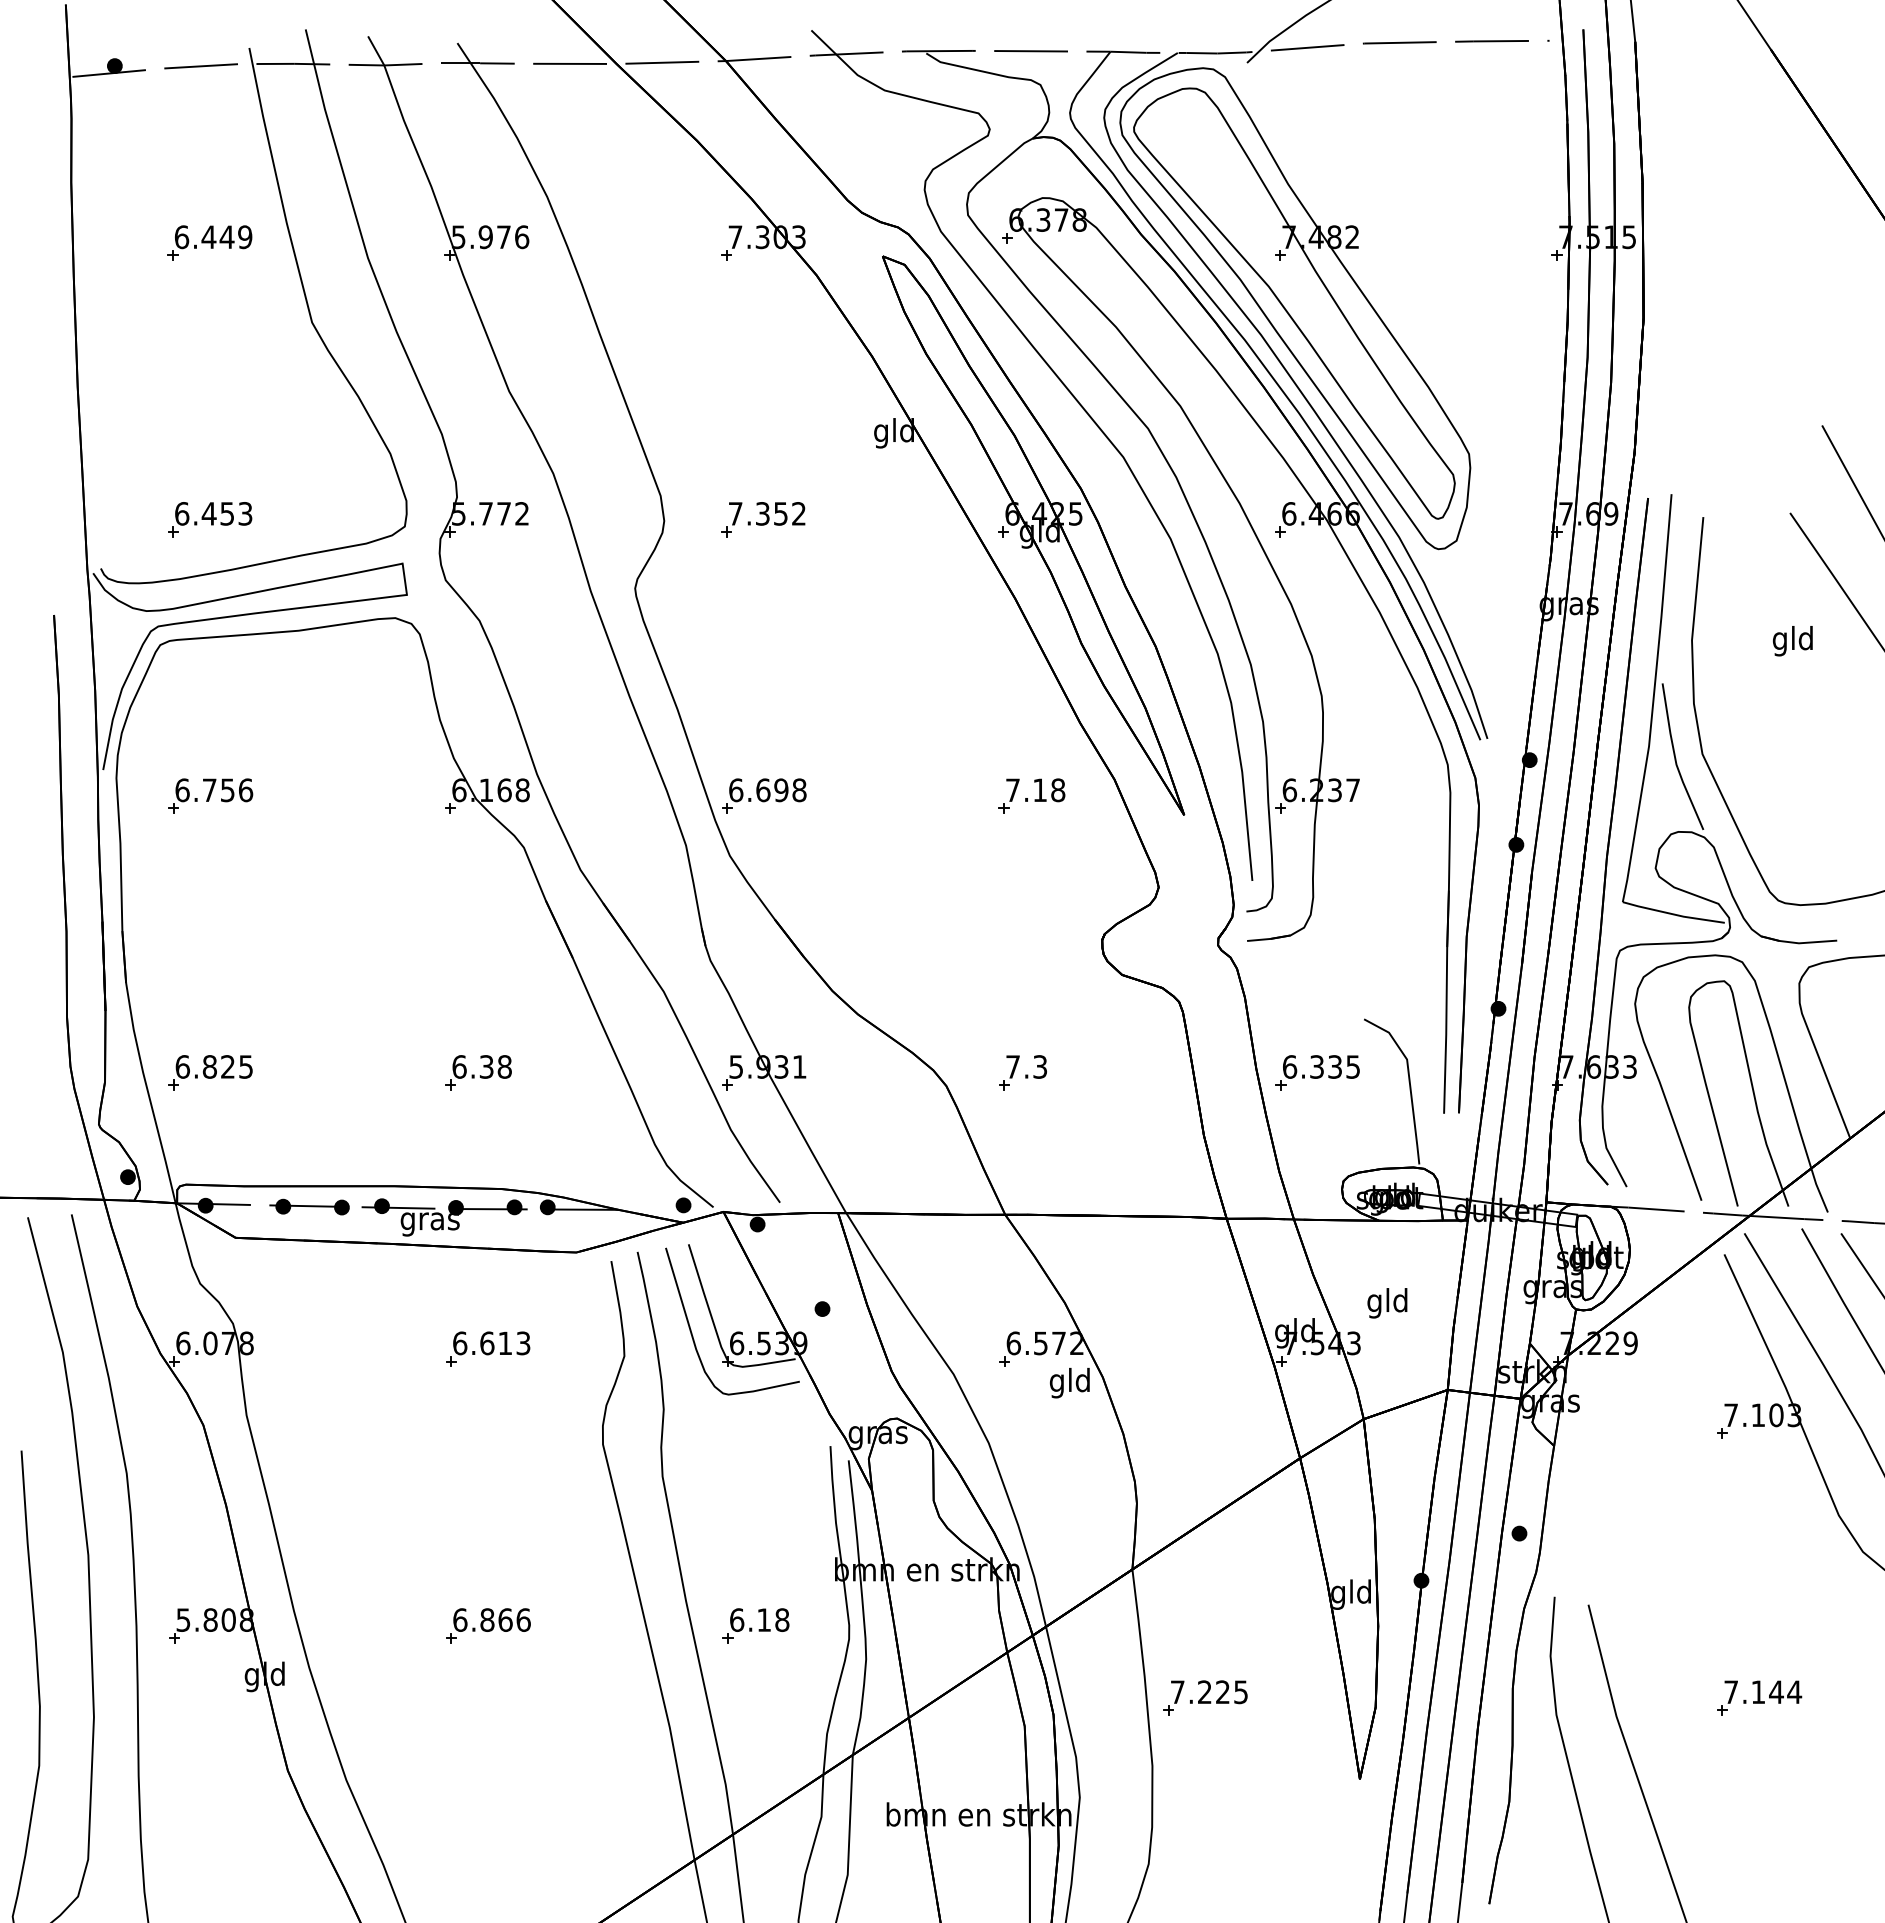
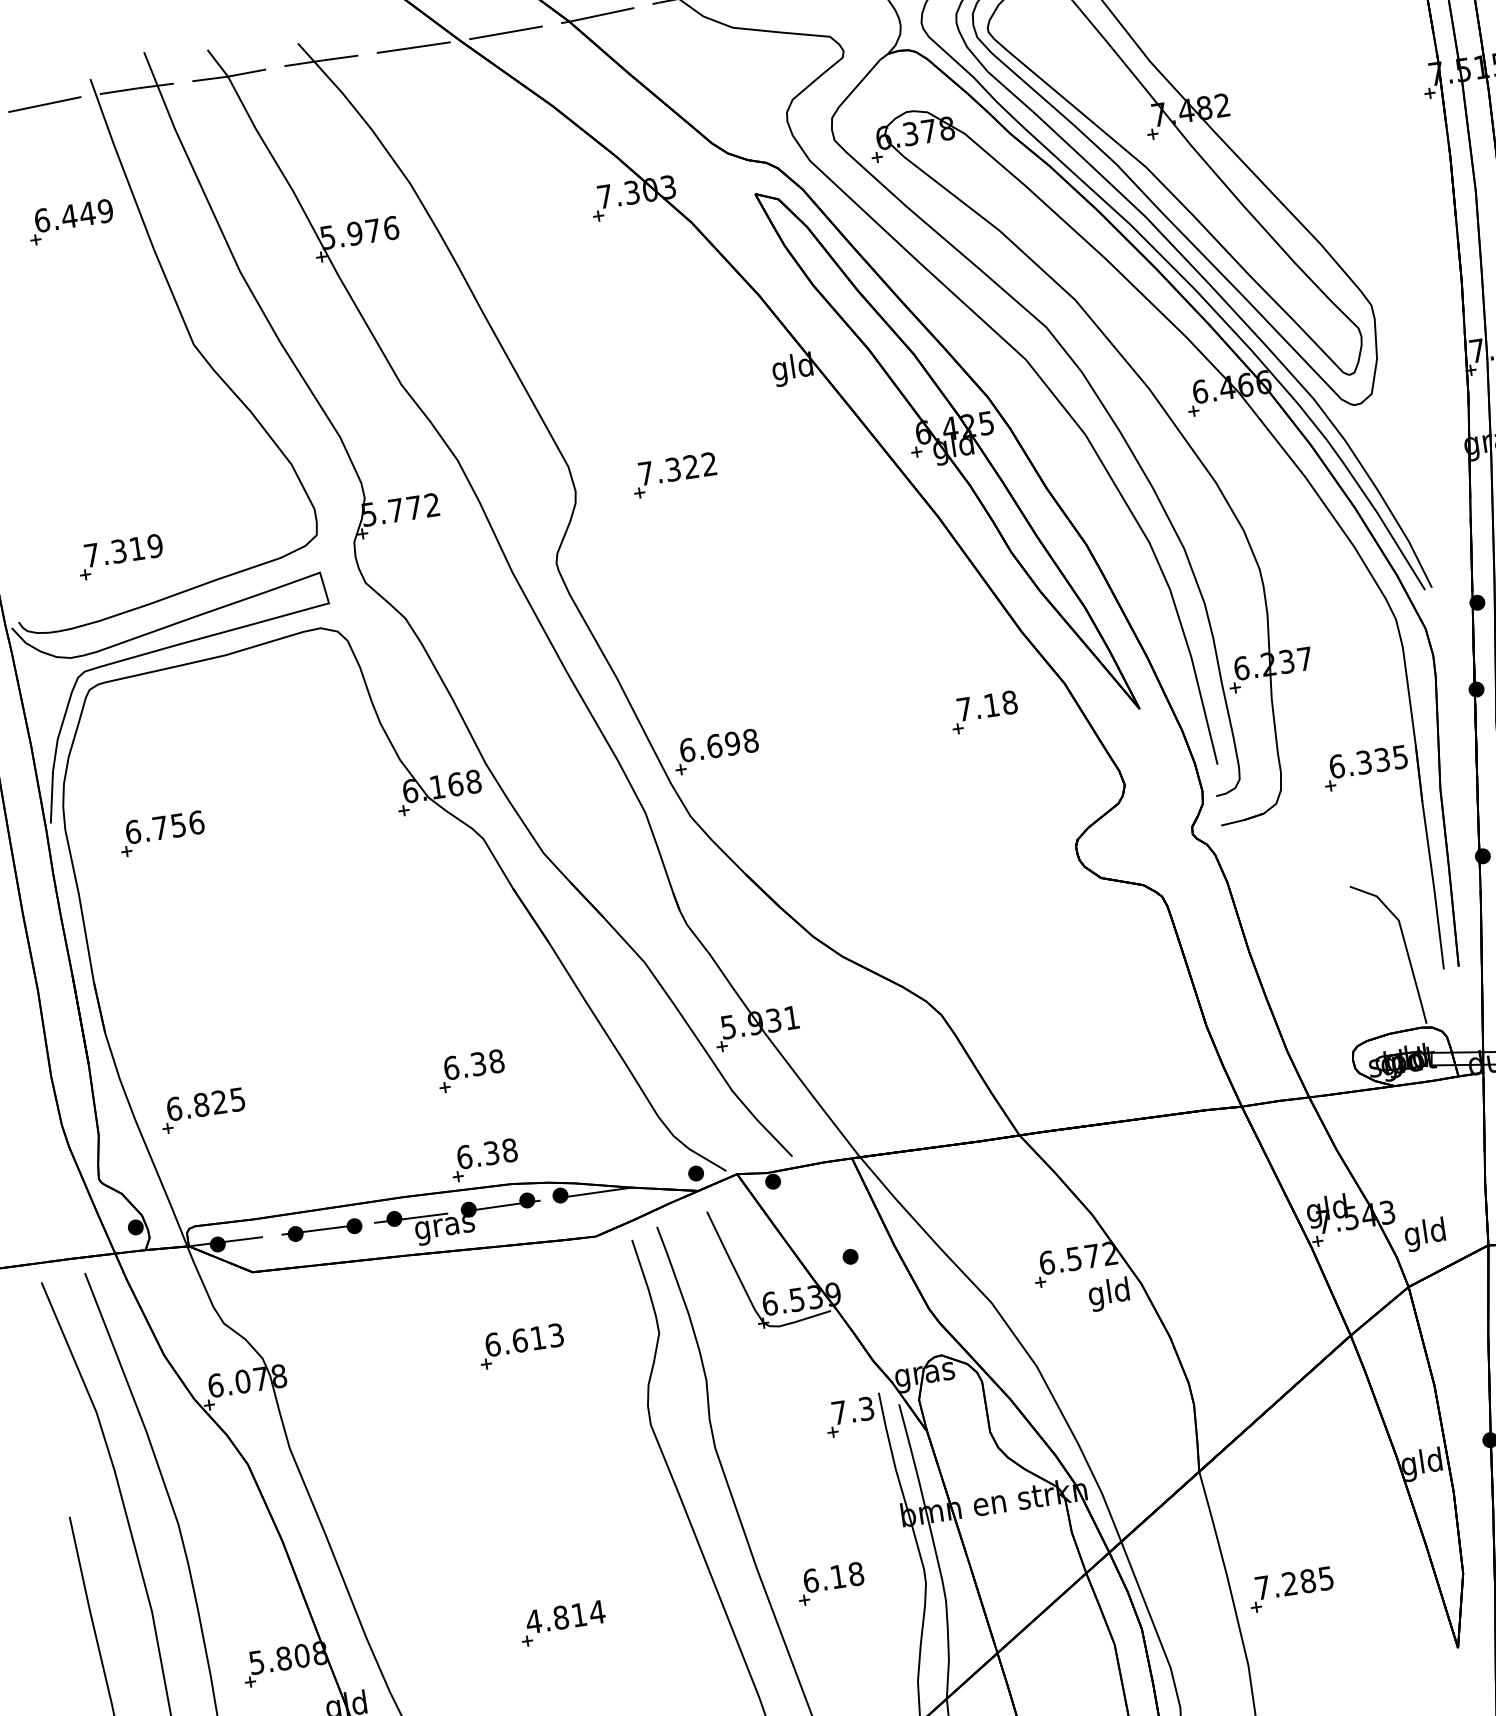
part: (209, 242) -> (70, 221), moved
text: (213, 513) -> (123, 550), 6.453 -> 7.319
text: (780, 513) -> (690, 466), 7.352 -> 7.322
part: (1022, 1072) -> (849, 1416), moved
part: (1317, 1072) -> (1365, 767), moved
part: (478, 1161) -> (484, 1159), added
text: (1387, 1303) -> (1425, 1234), moved
curve: (692, 1332) -> (723, 1299), removed
text: (491, 1619) -> (565, 1616), 6.866 -> 4.814
text: (1223, 1692) -> (1308, 1581), 7.225 -> 7.285

